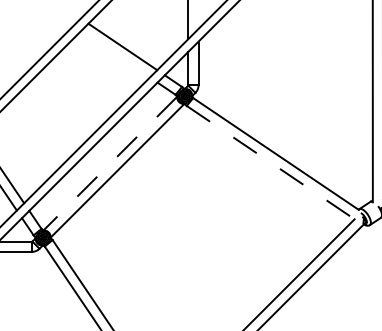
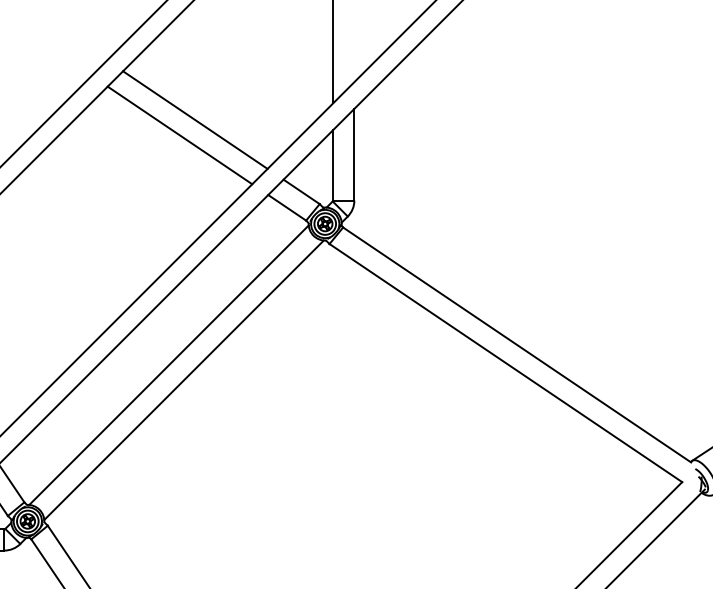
line: (115, 54) -> (179, 135), added
line: (271, 162) -> (507, 362), dashed -> solid
line: (109, 163) -> (167, 364), dashed -> solid

